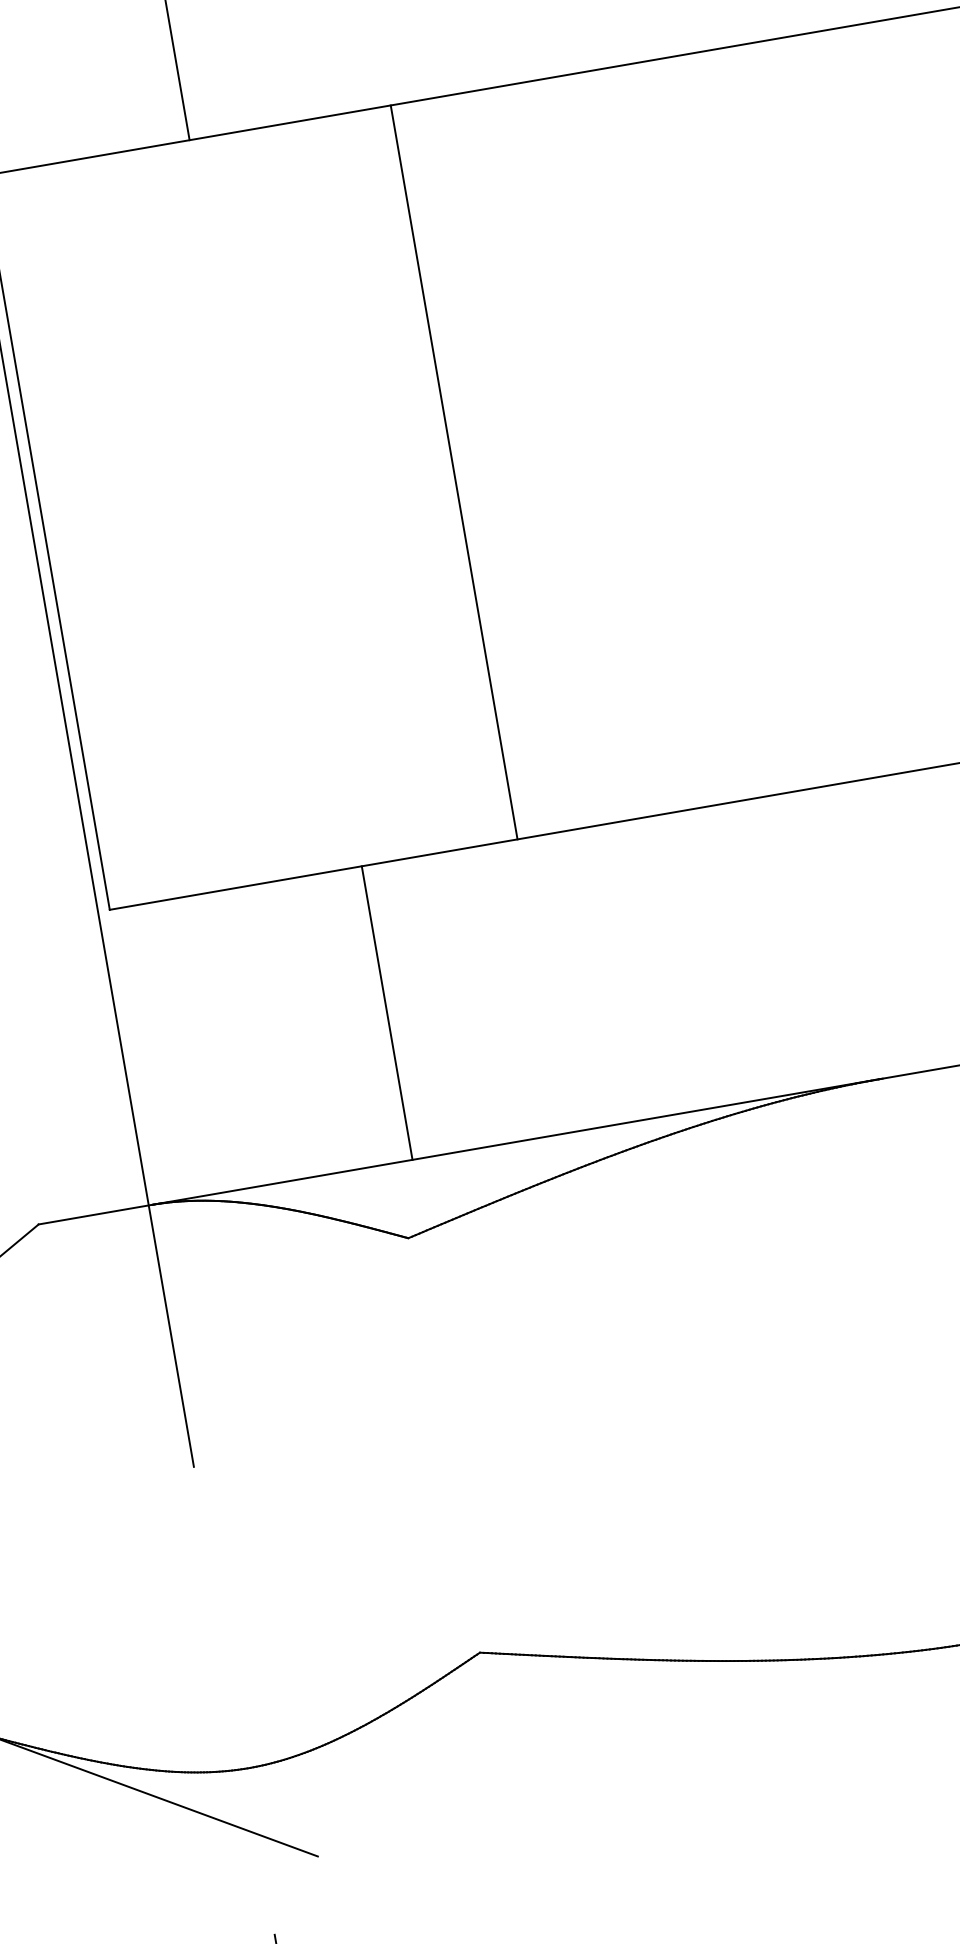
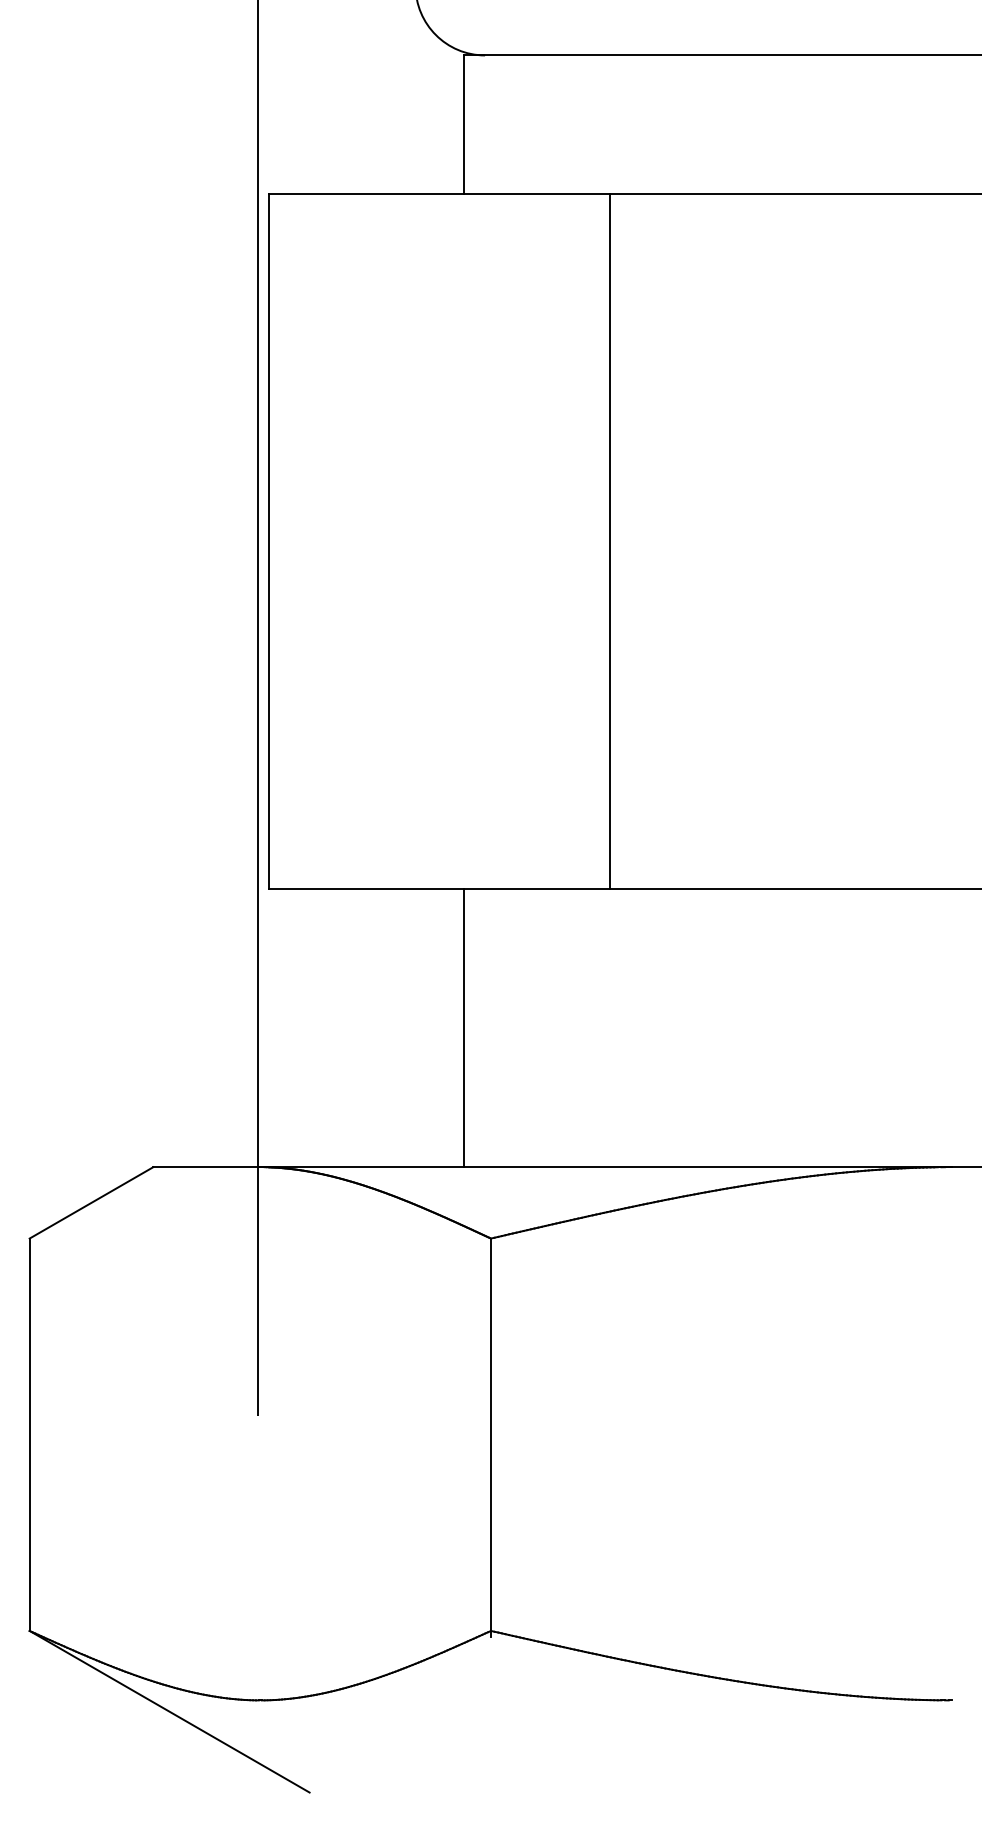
line: (453, 472) -> (609, 541), moved
line: (387, 1013) -> (464, 1028), moved
line: (444, 1448) -> (490, 1437), added

